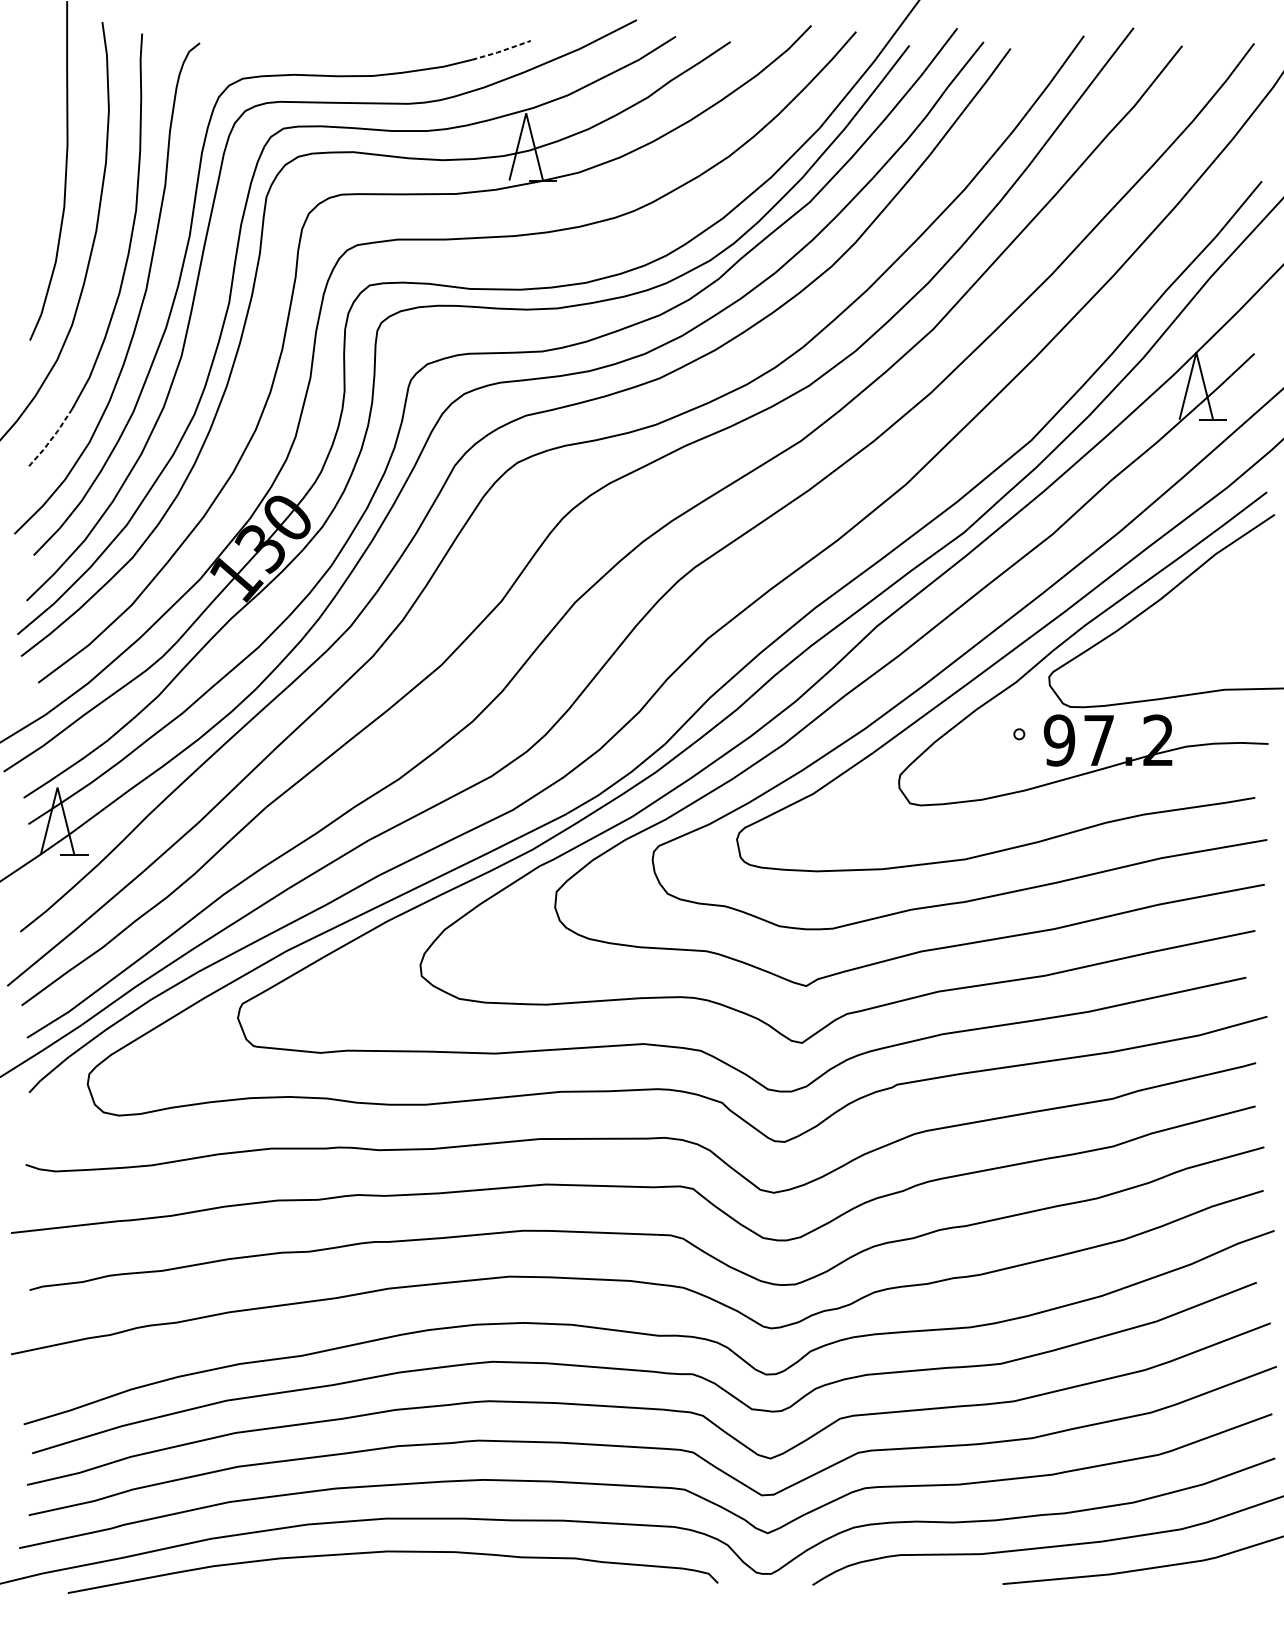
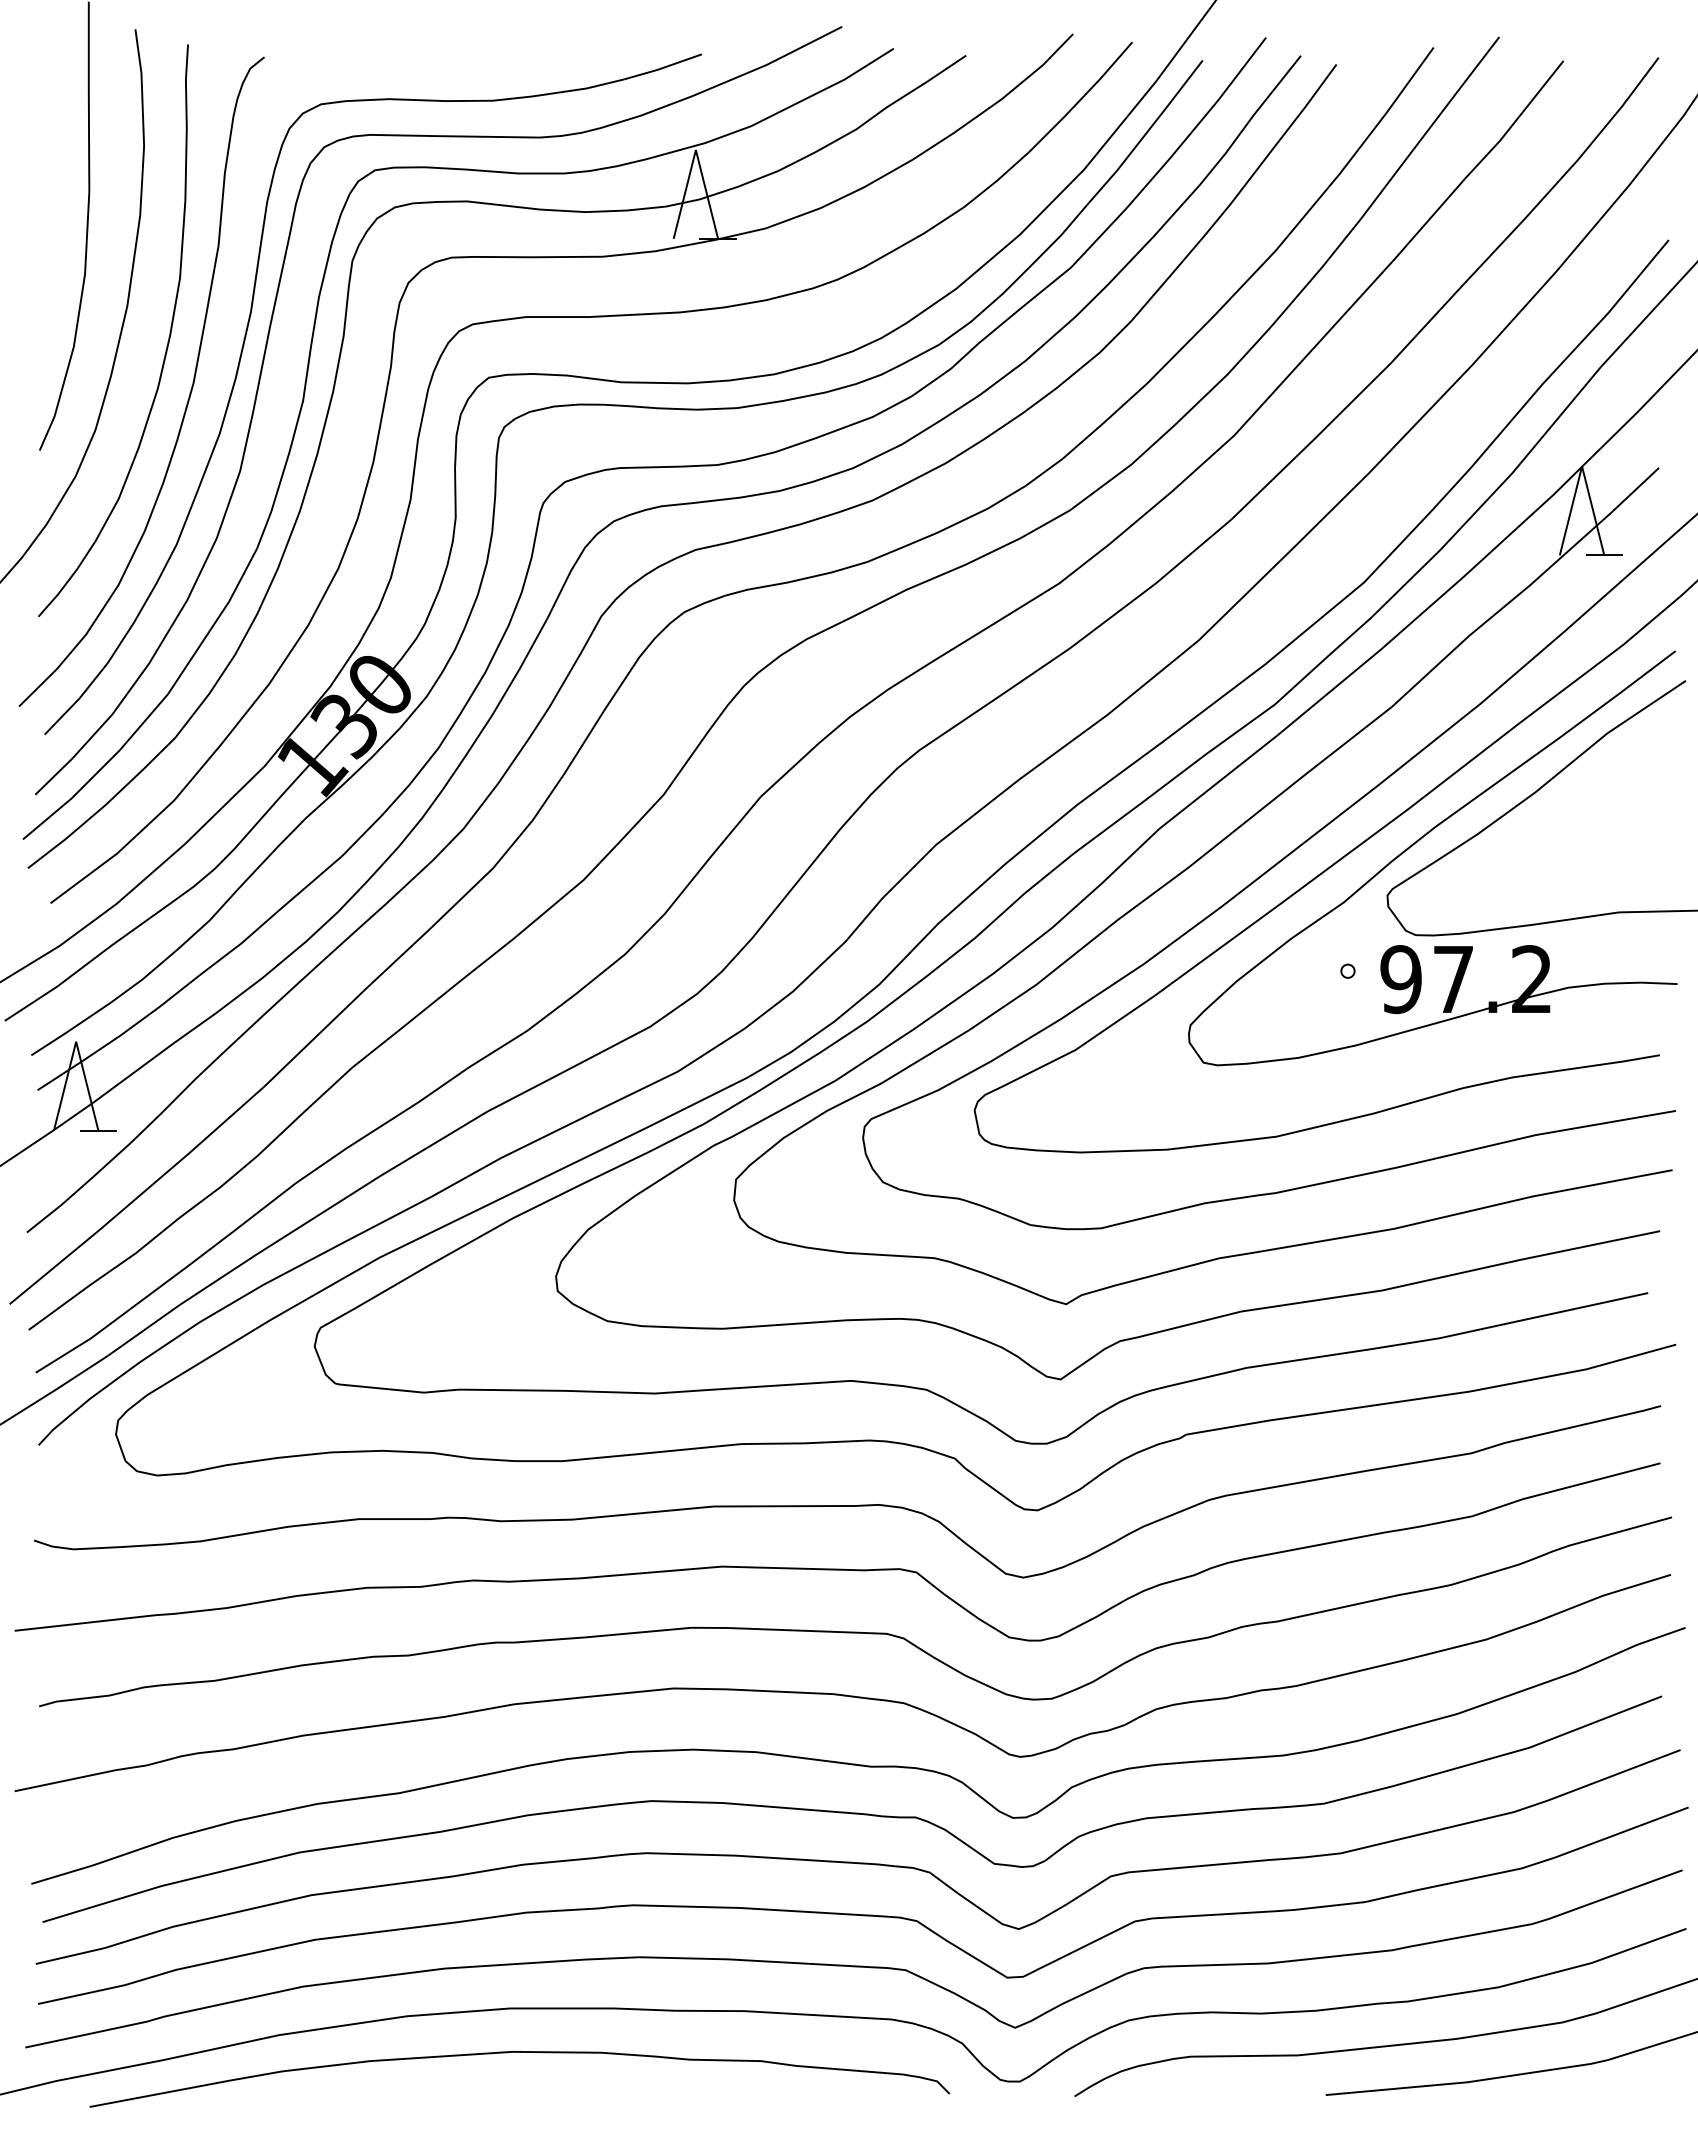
line: (501, 50) -> (663, 67), dashed -> solid
line: (51, 438) -> (68, 580), dashed -> solid

